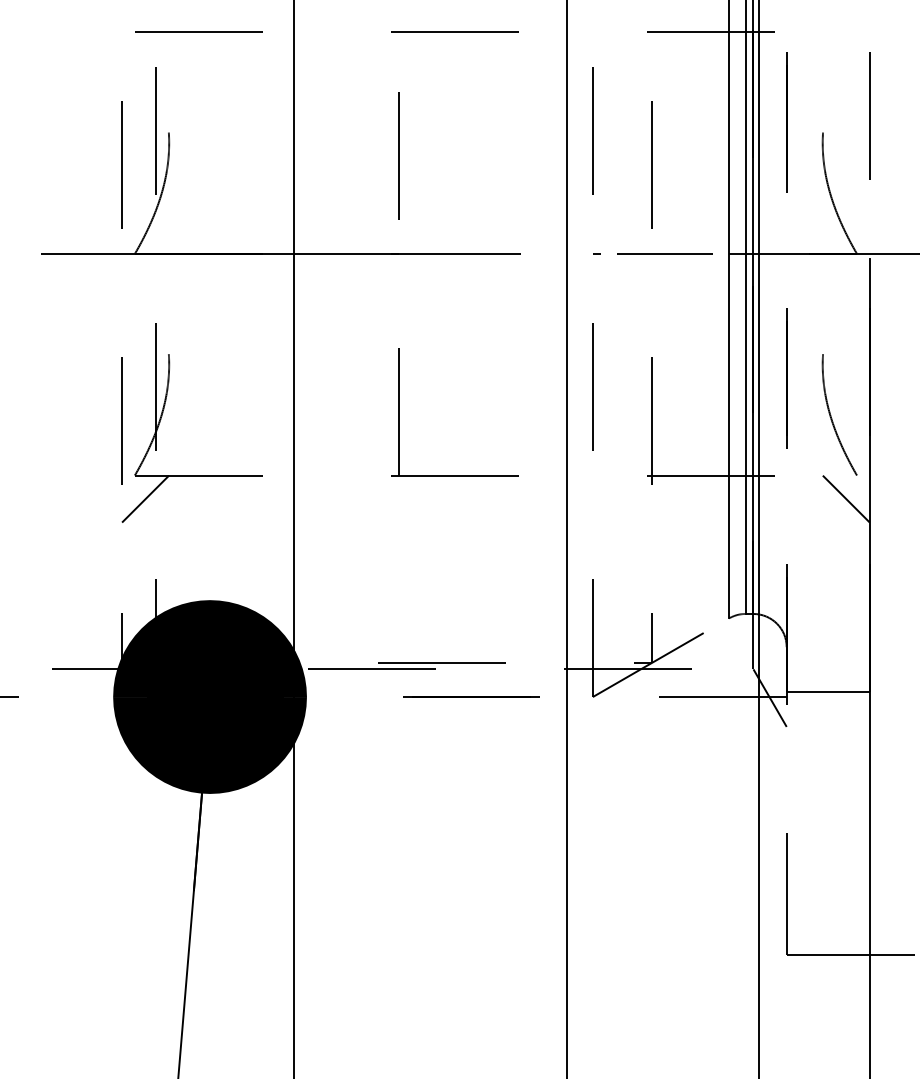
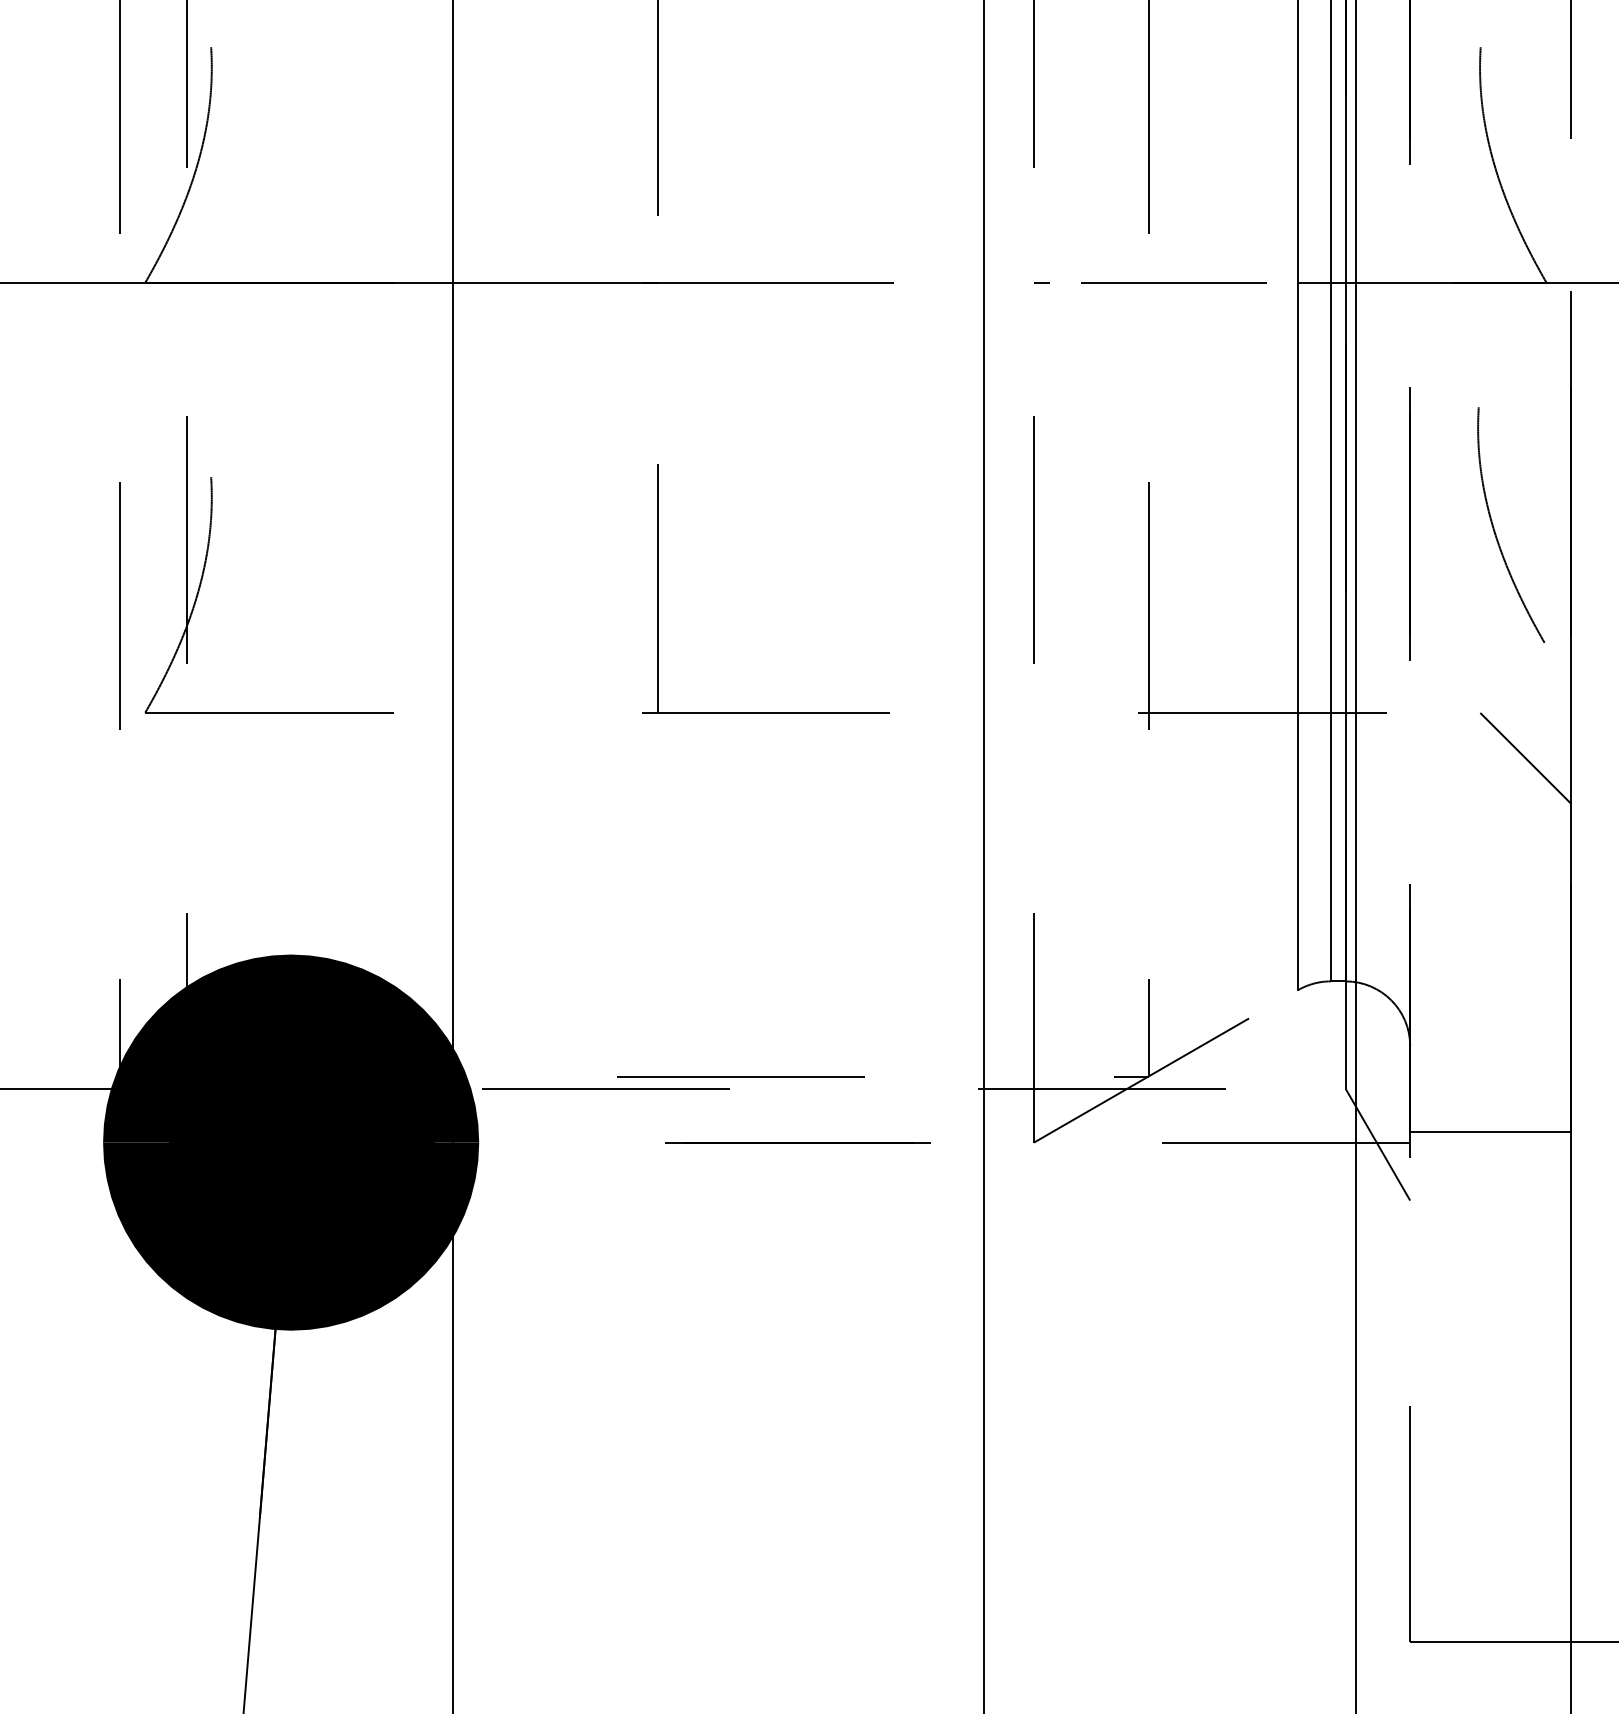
curve: (831, 415) -> (1495, 526), moved
line: (145, 498) -> (165, 757), removed

